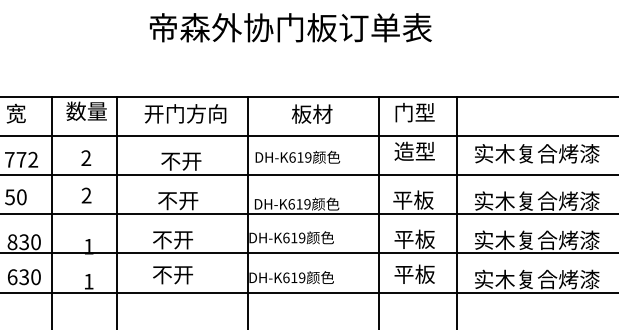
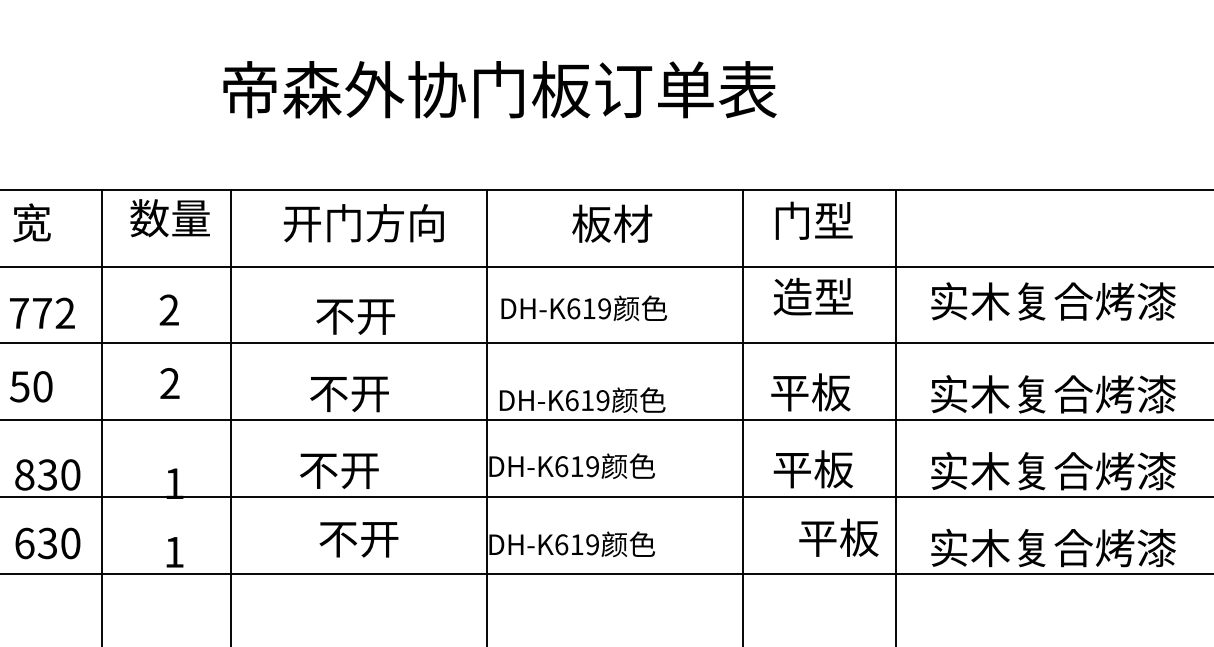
text: (290, 27) -> (499, 89), moved
text: (414, 273) -> (838, 536), moved
text: (173, 275) -> (359, 540), moved

